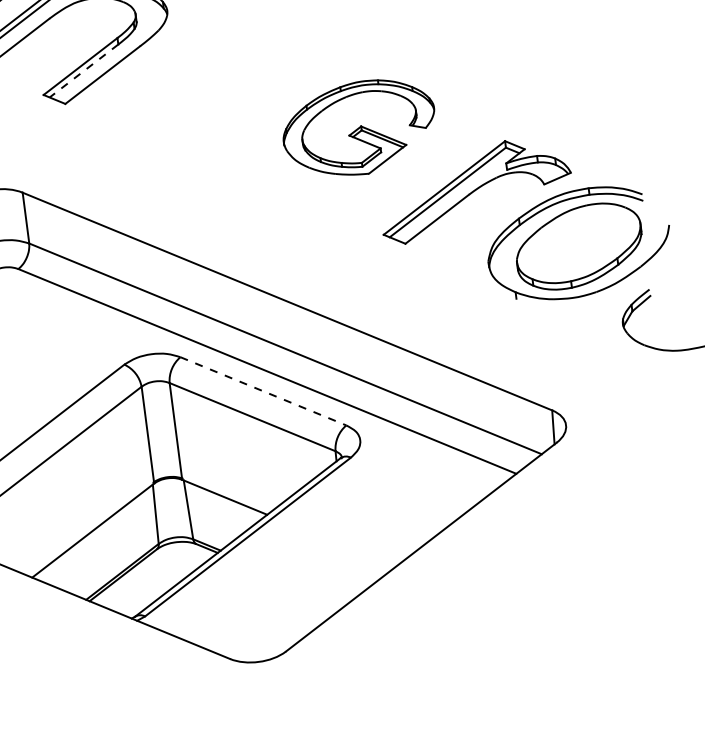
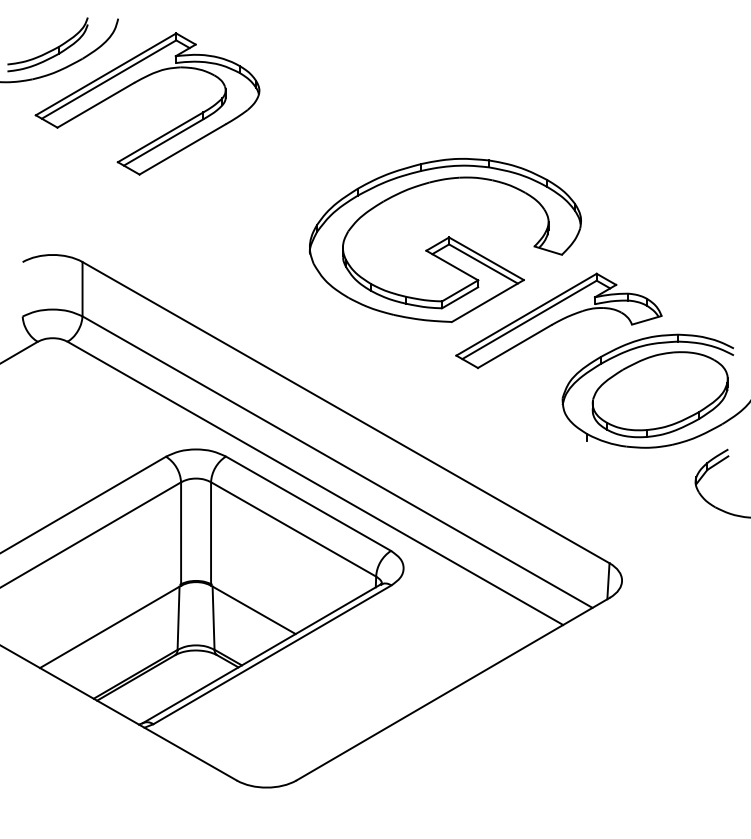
line: (83, 71) -> (163, 142), dashed -> solid
part: (358, 128) -> (444, 240), size x1.67
line: (263, 391) -> (308, 503), dashed -> solid

